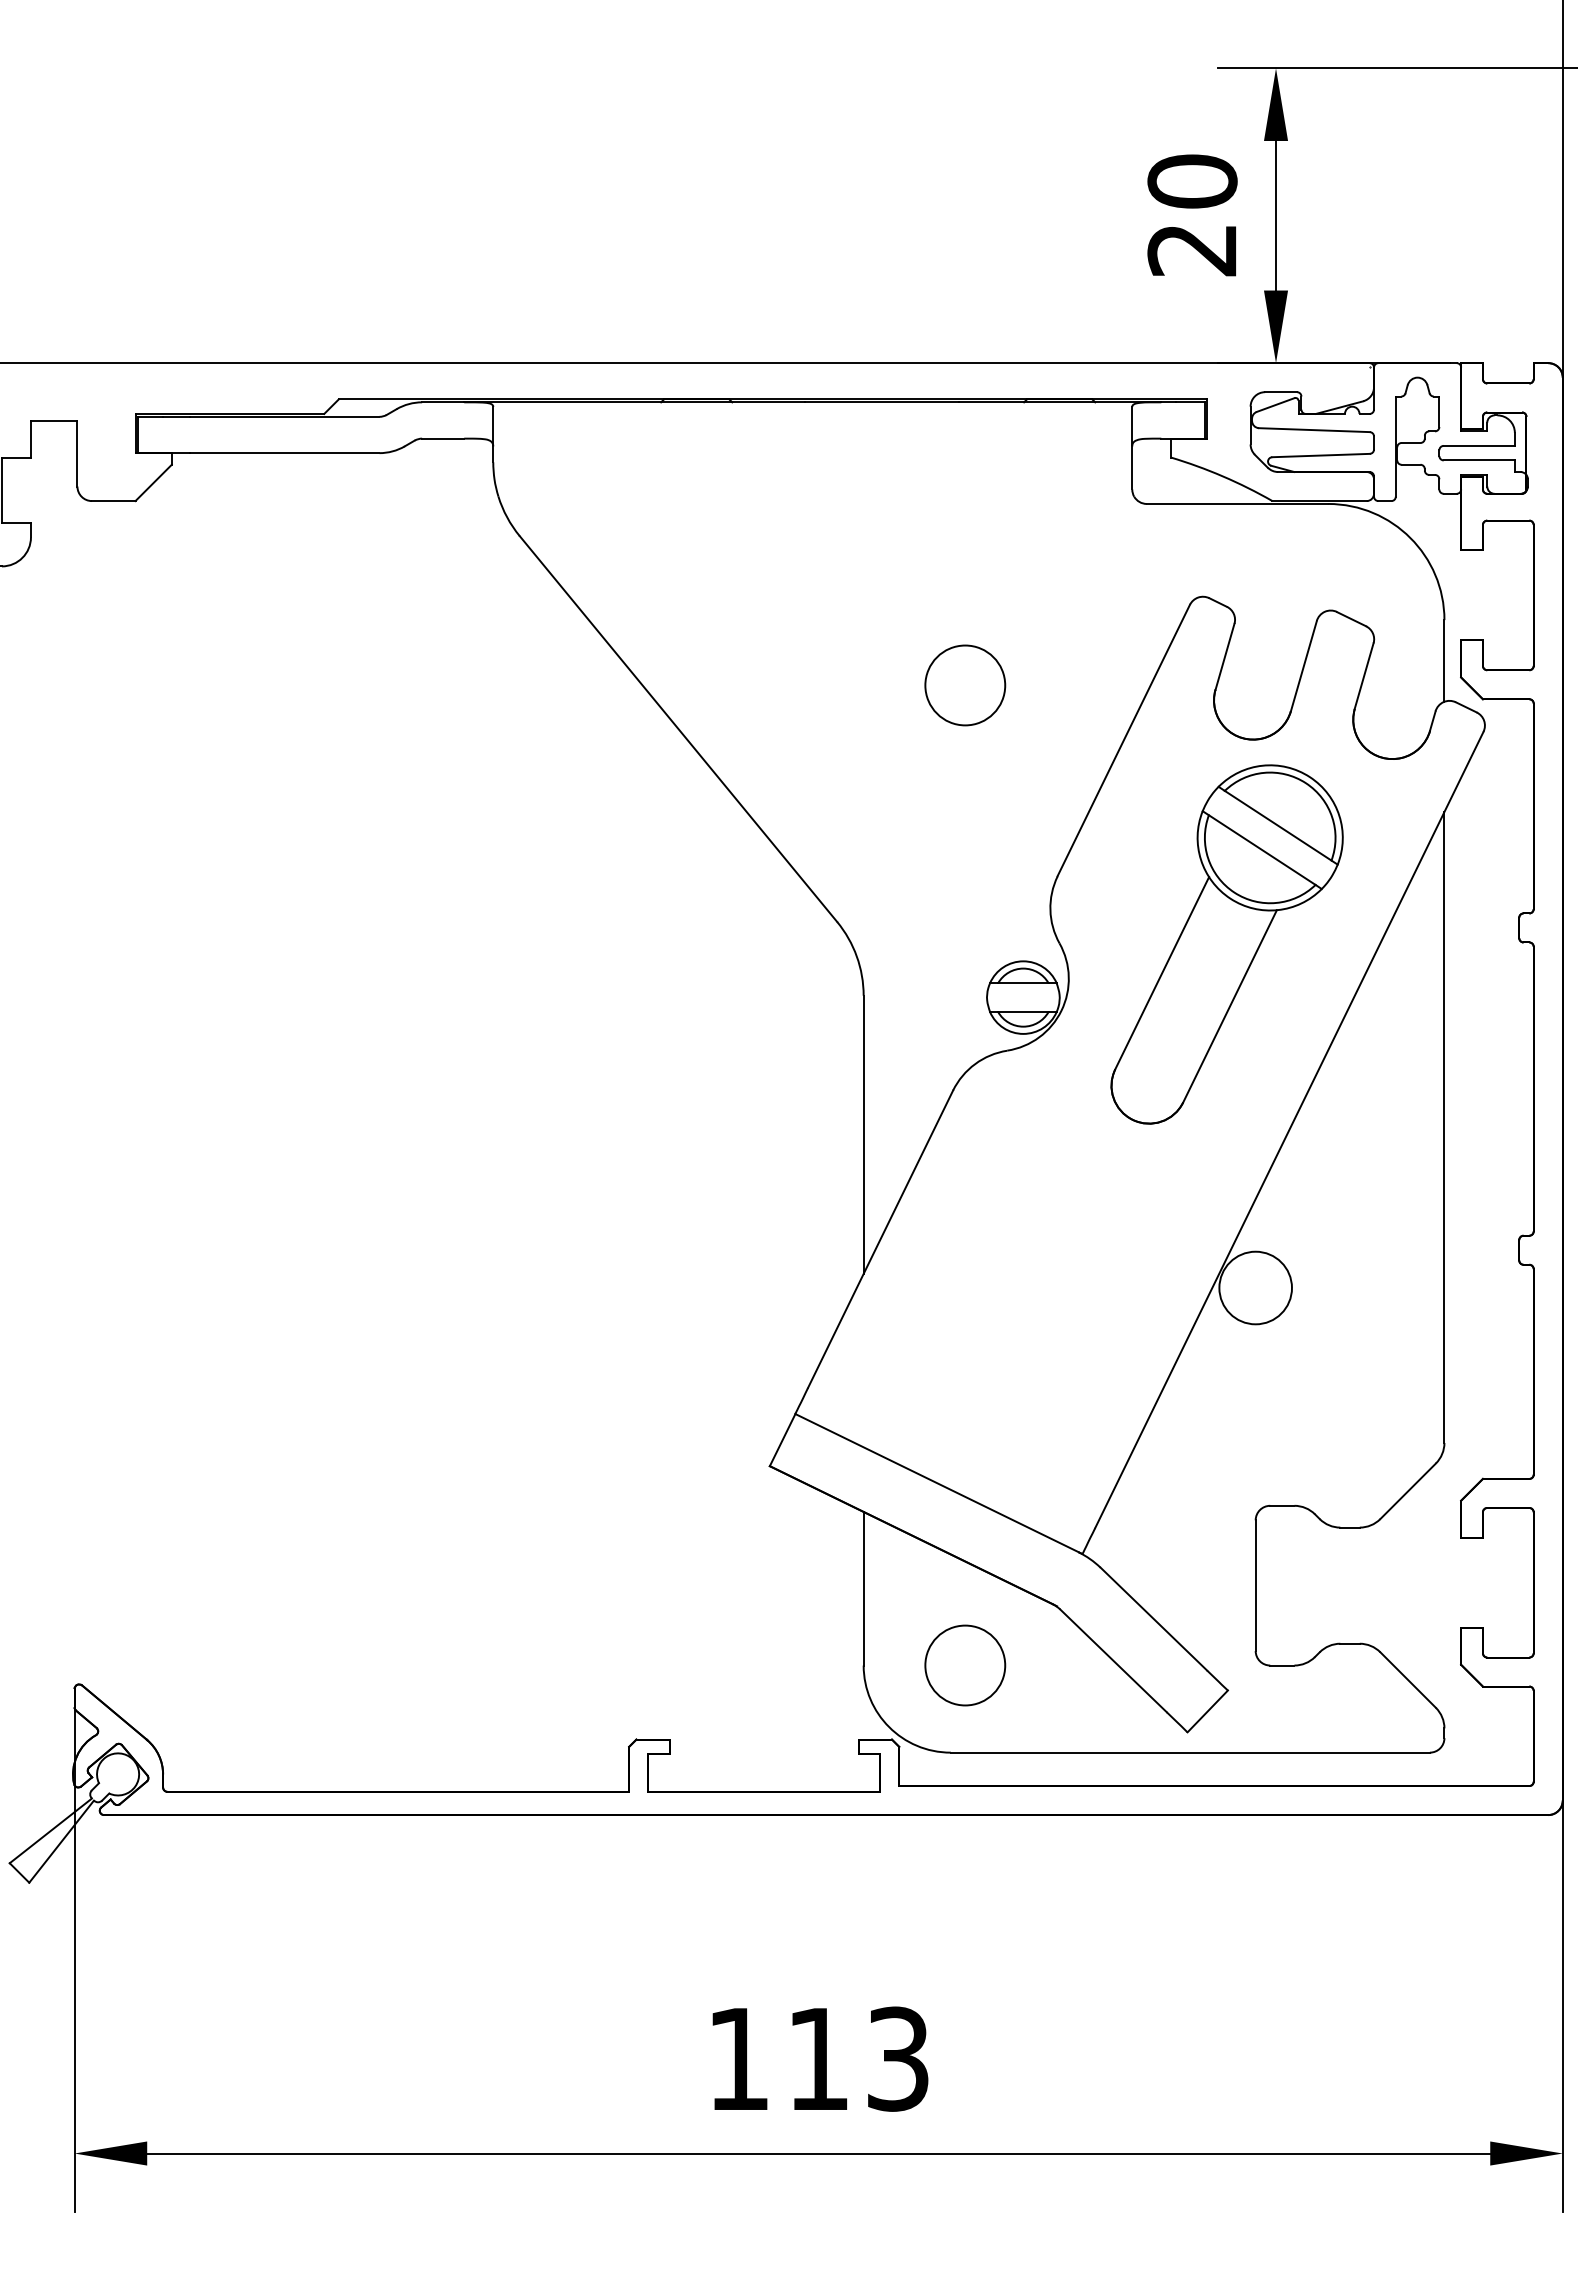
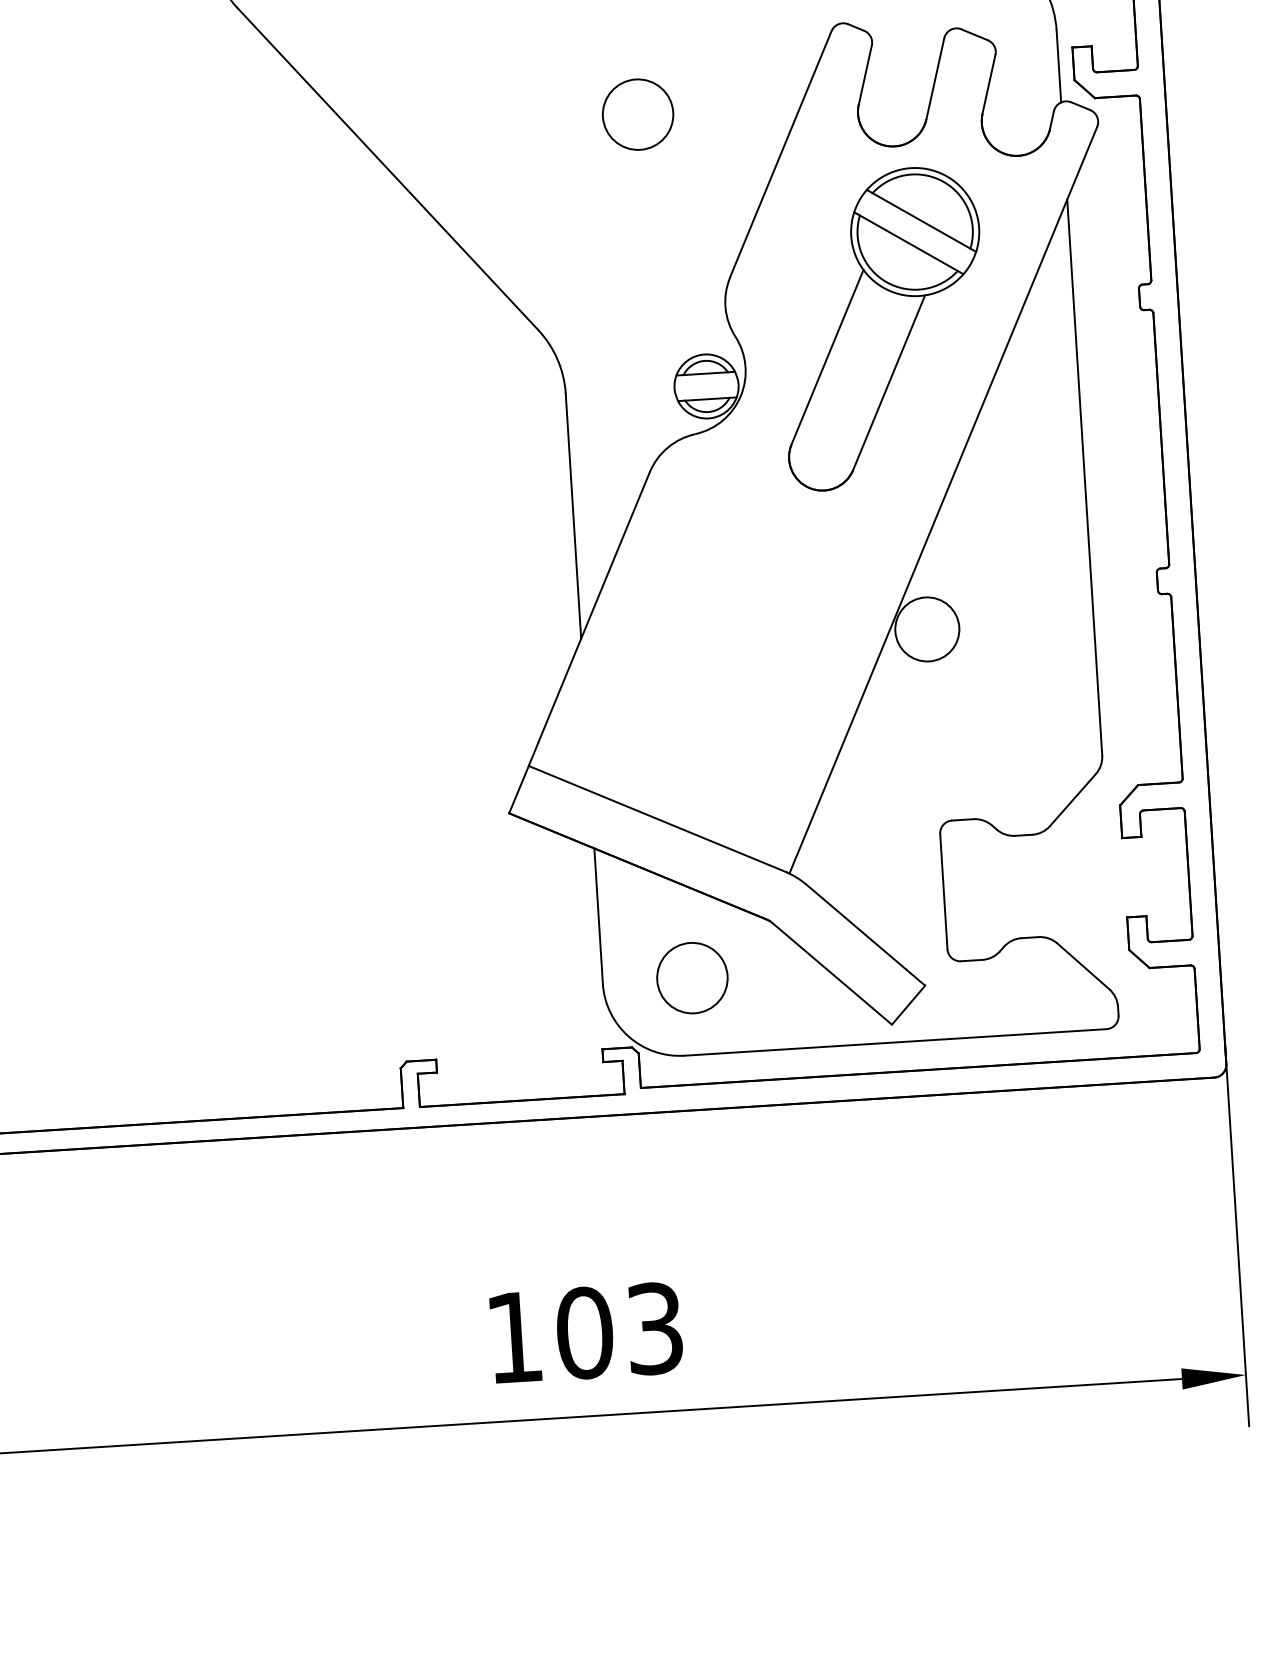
text: (818, 2058) -> (584, 1332), 113 -> 103

